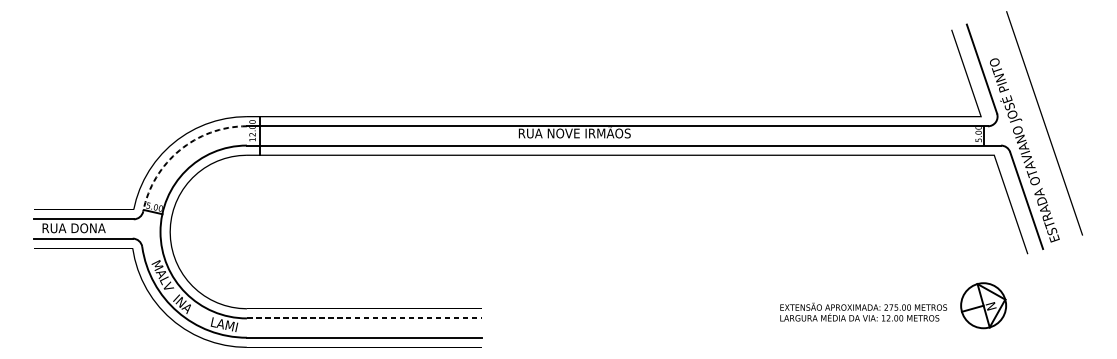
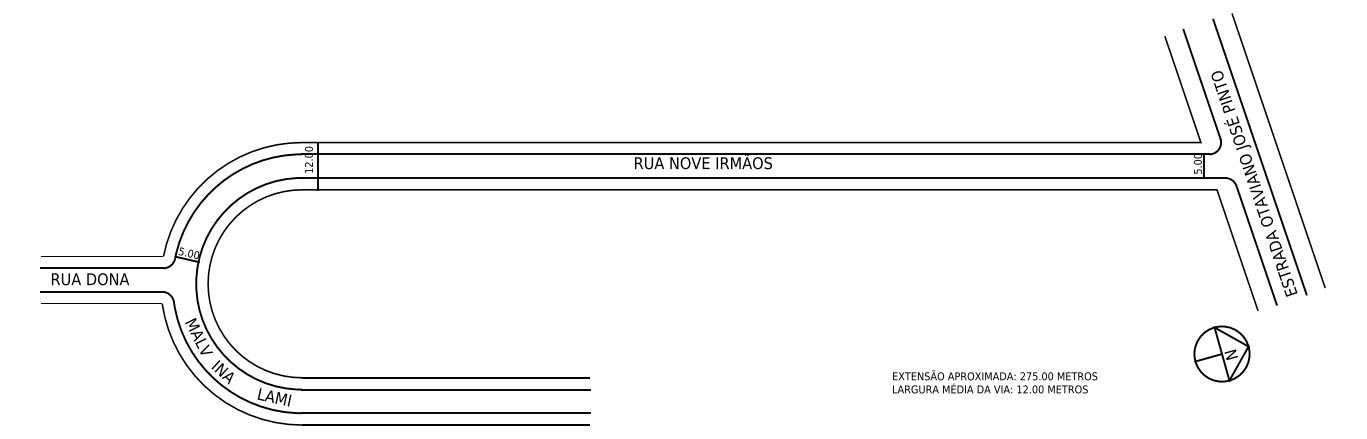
line: (1028, 128) -> (1259, 156), added
arc: (179, 150) -> (219, 183), dashed -> solid
part: (983, 305) -> (1221, 353), moved
text: (863, 311) -> (995, 381), moved
line: (364, 318) -> (445, 389), dashed -> solid

